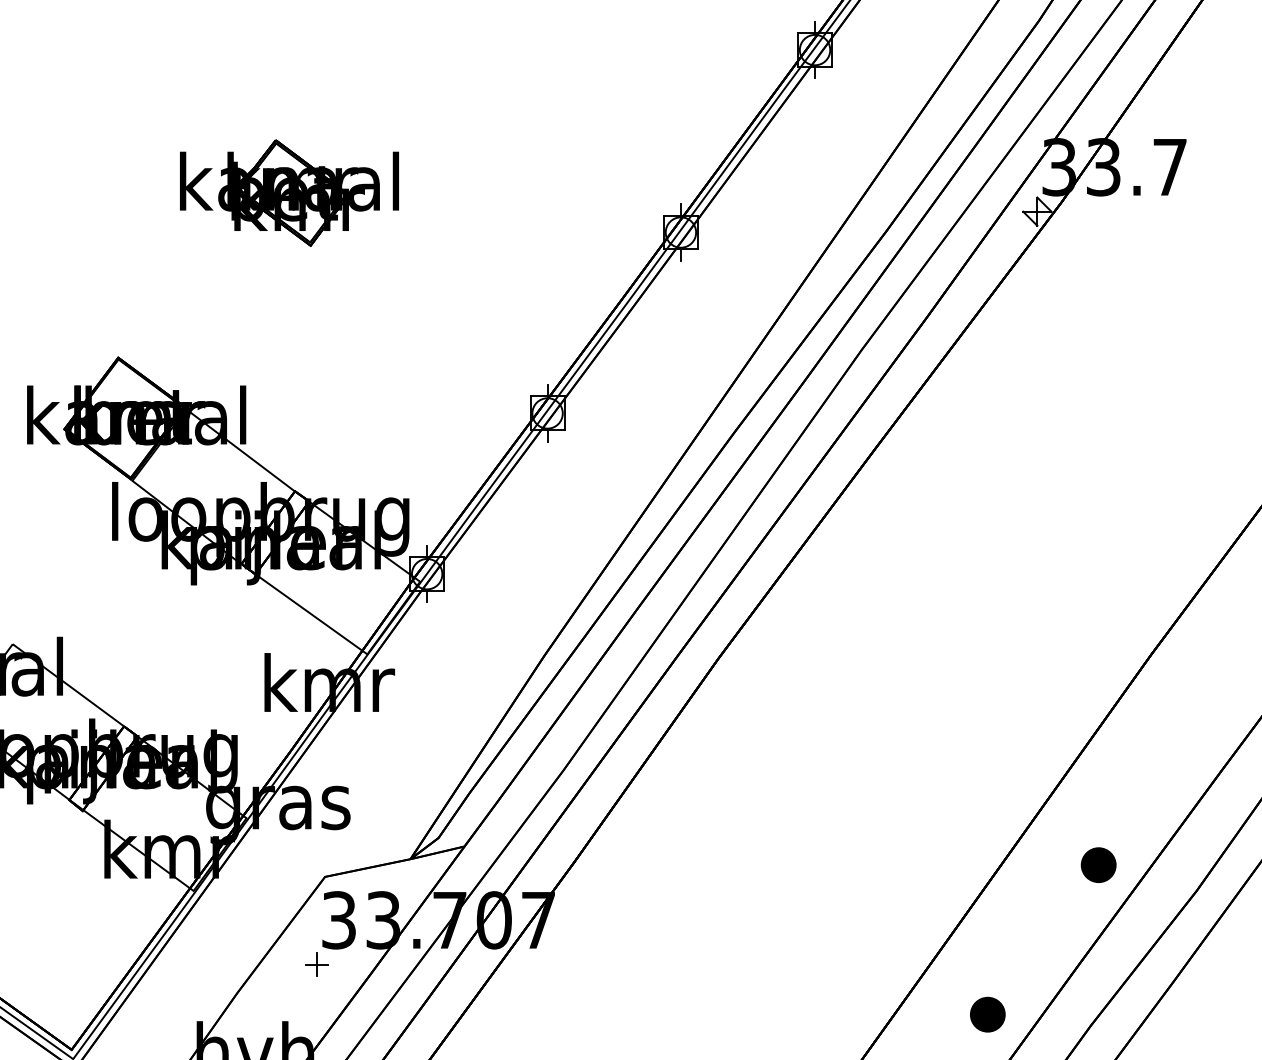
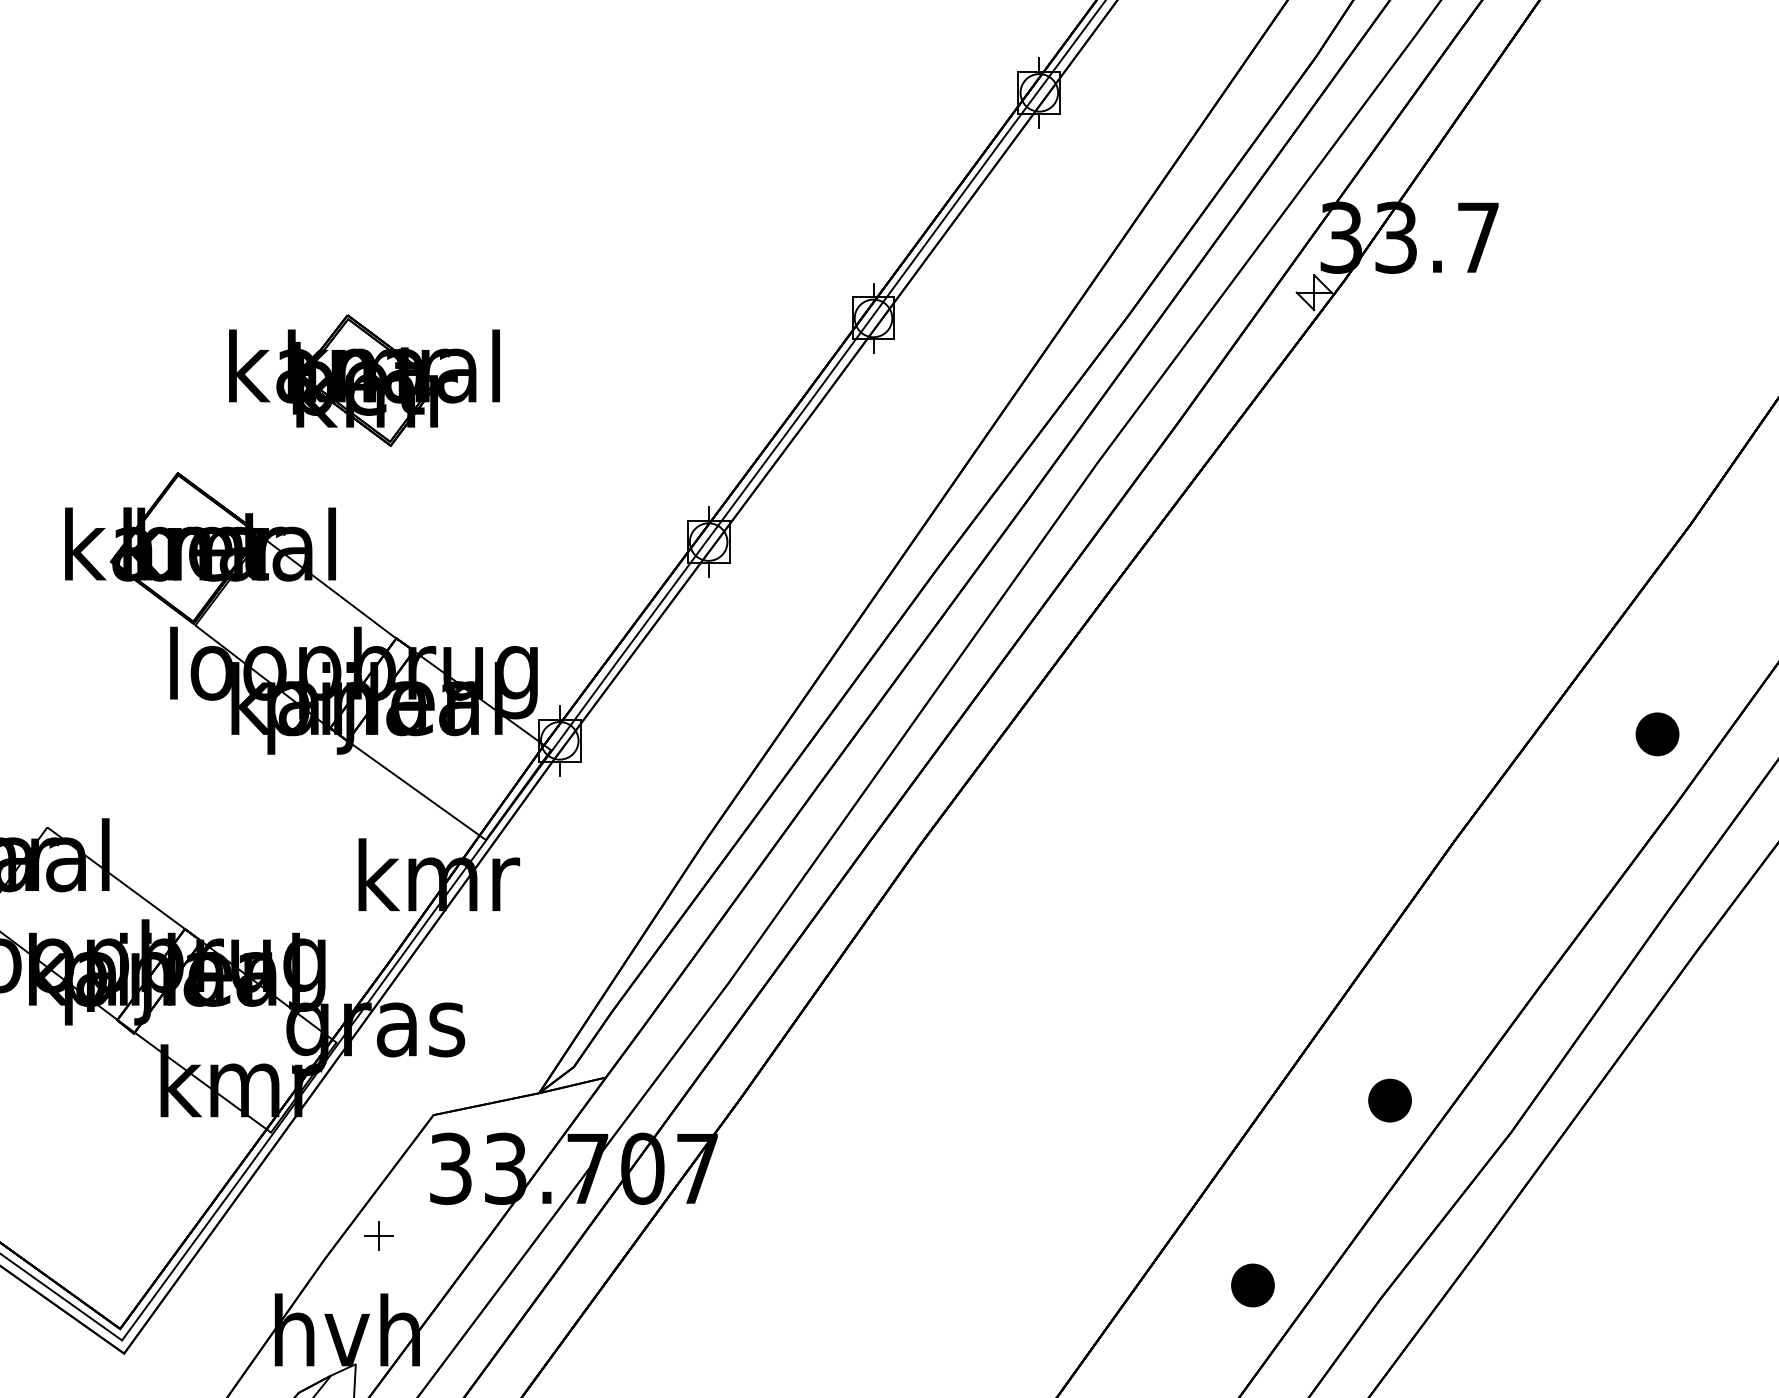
part: (289, 192) -> (364, 380), moved
part: (316, 964) -> (378, 1235), moved

